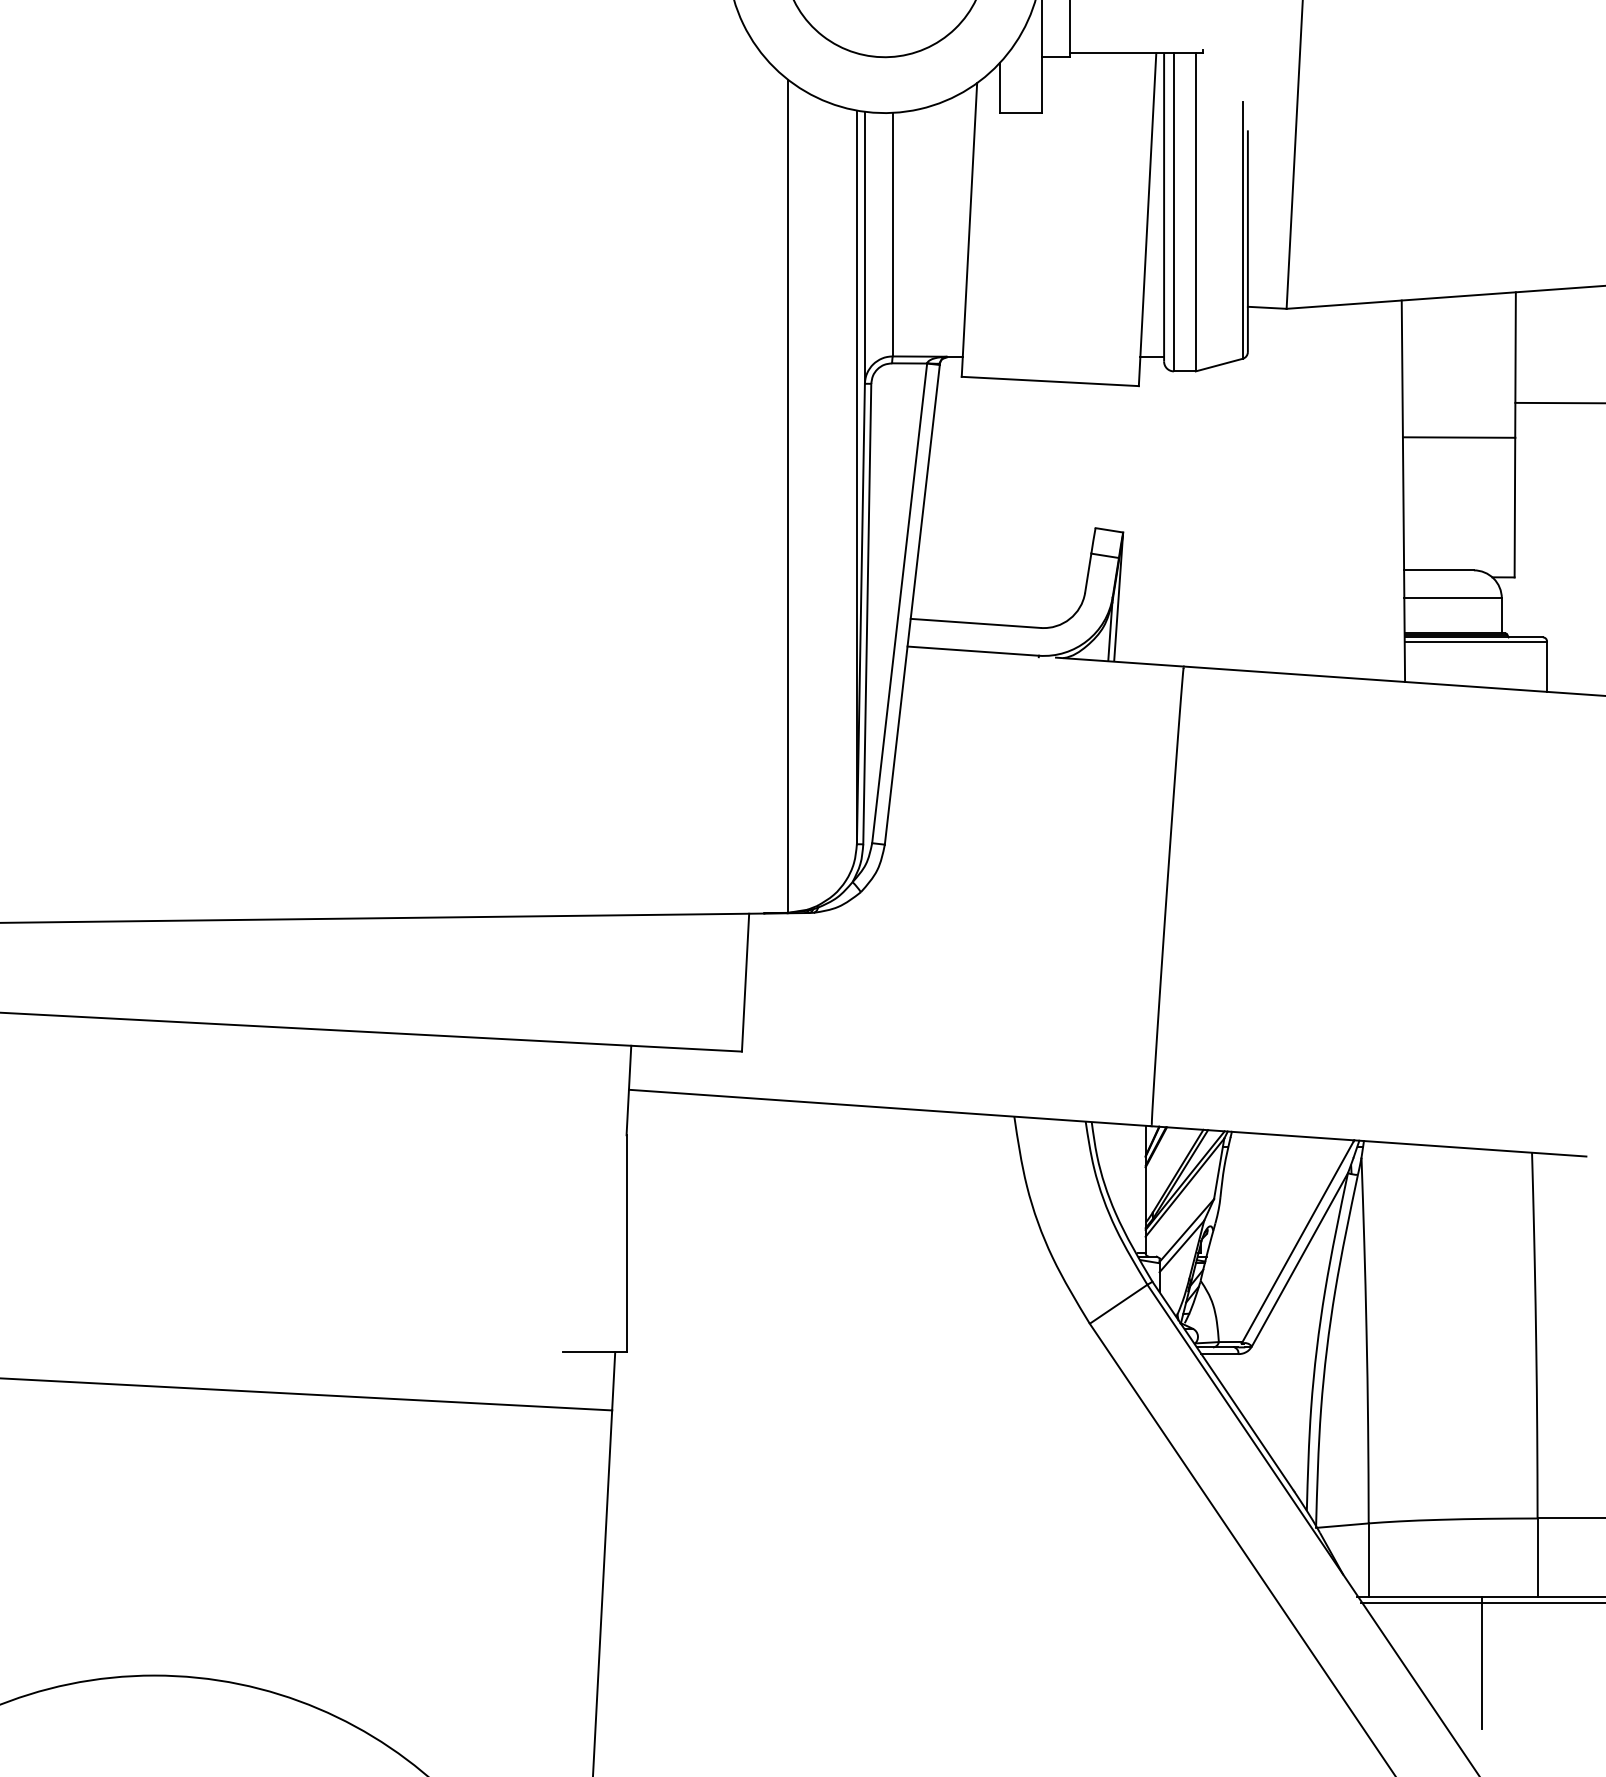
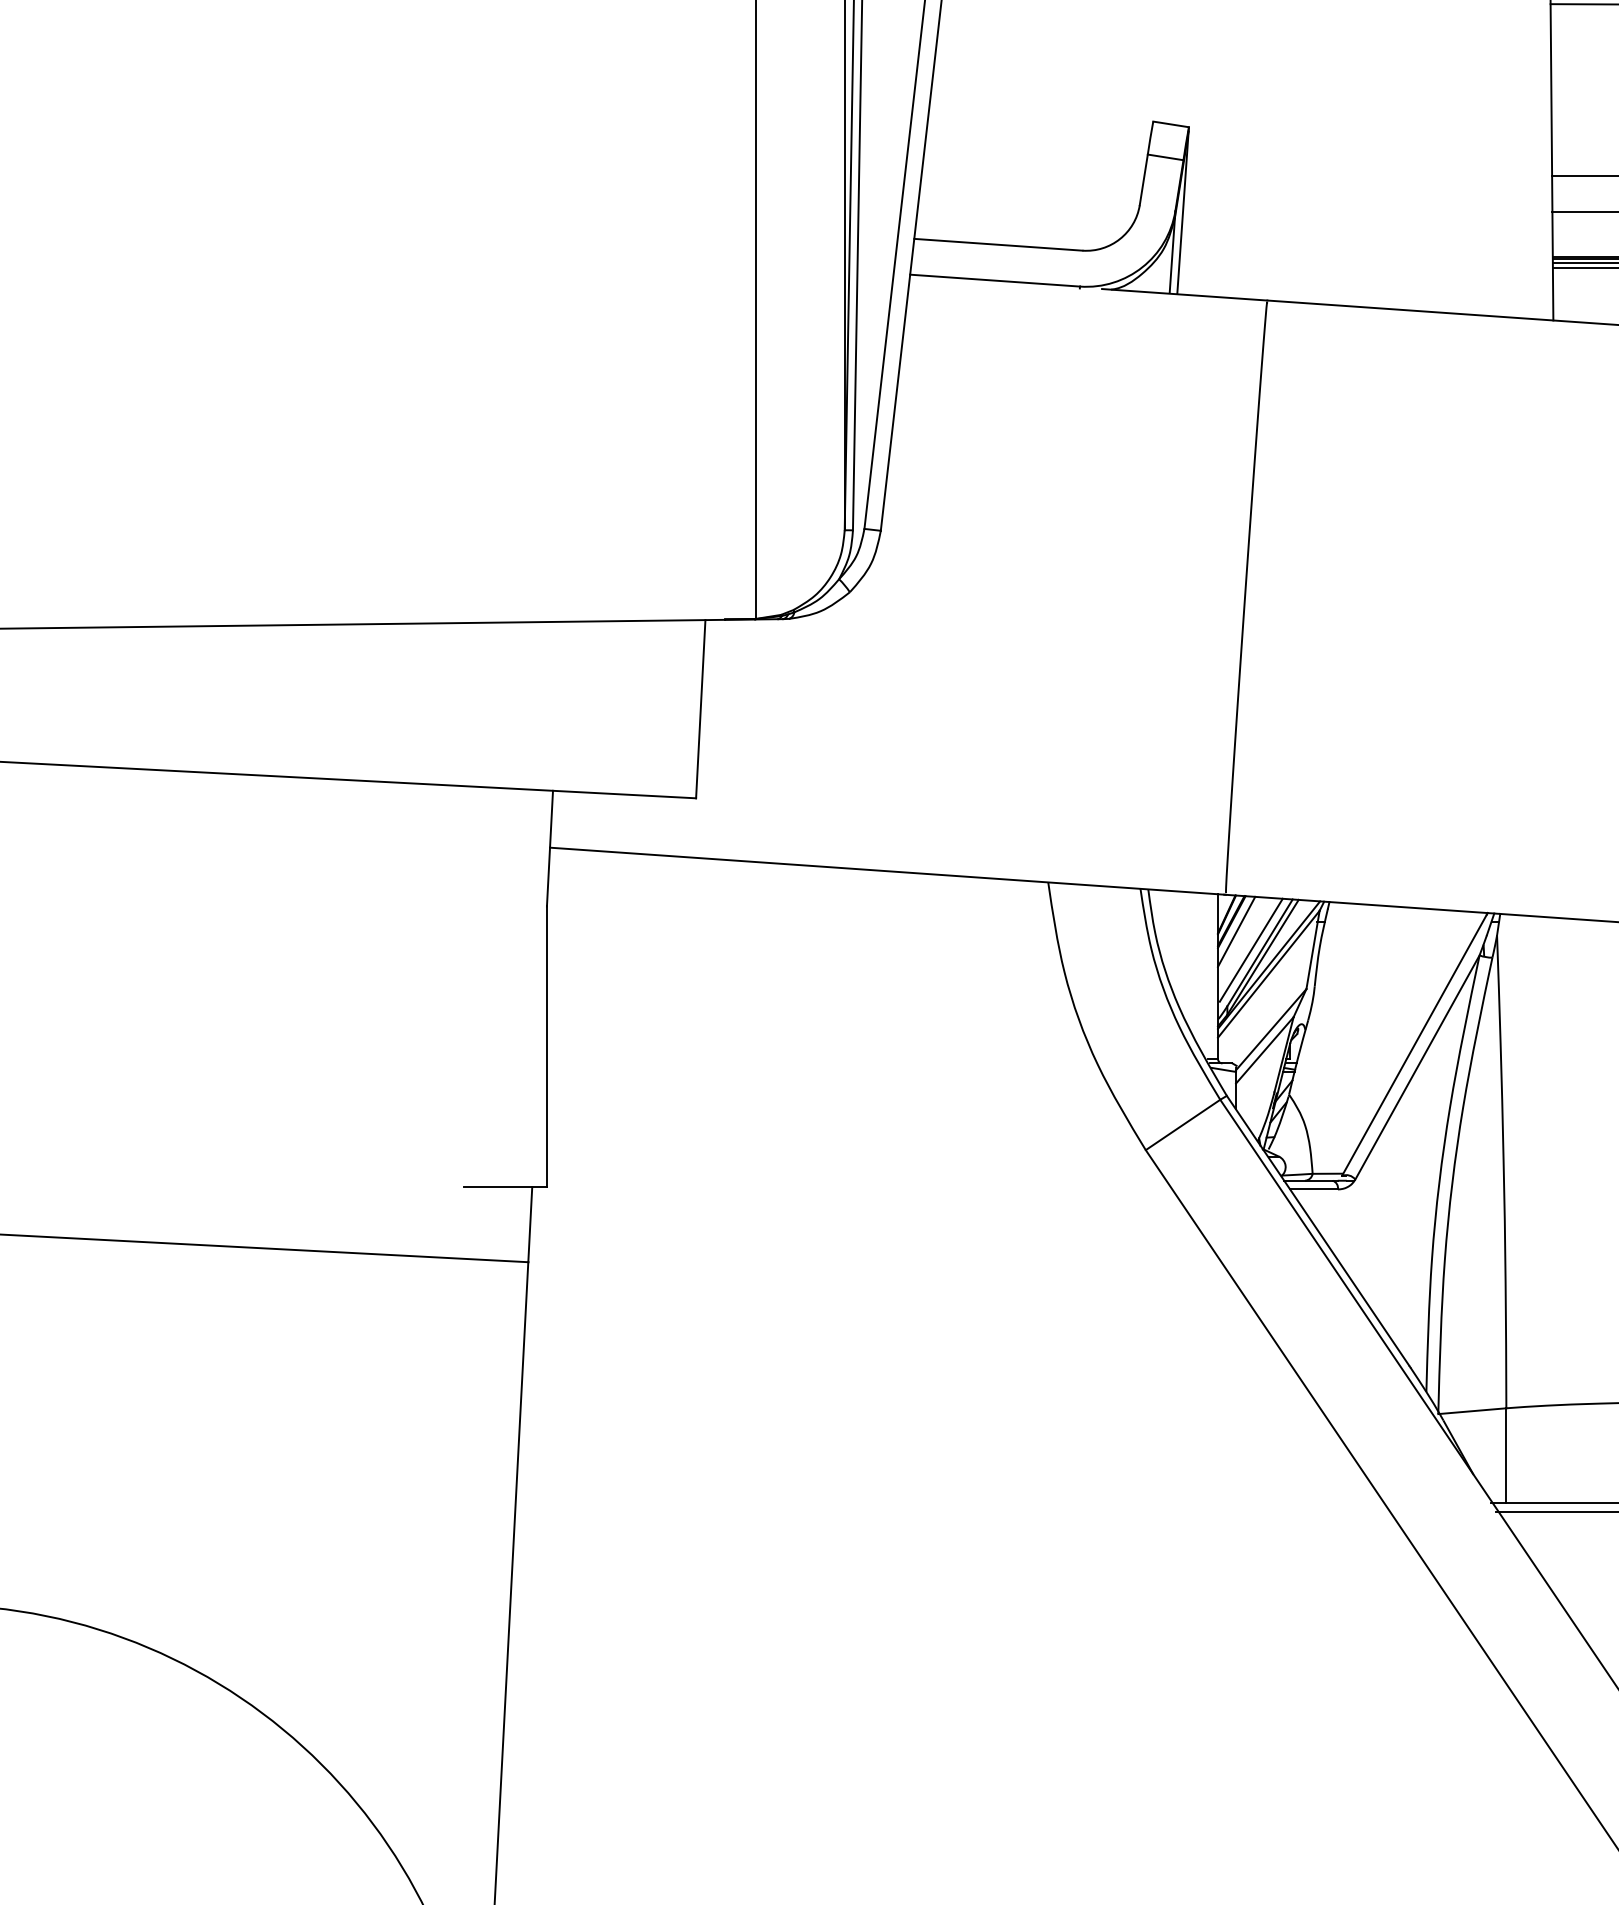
line: (1159, 1154) -> (1235, 931), added
line: (1171, 1168) -> (1251, 949), added

